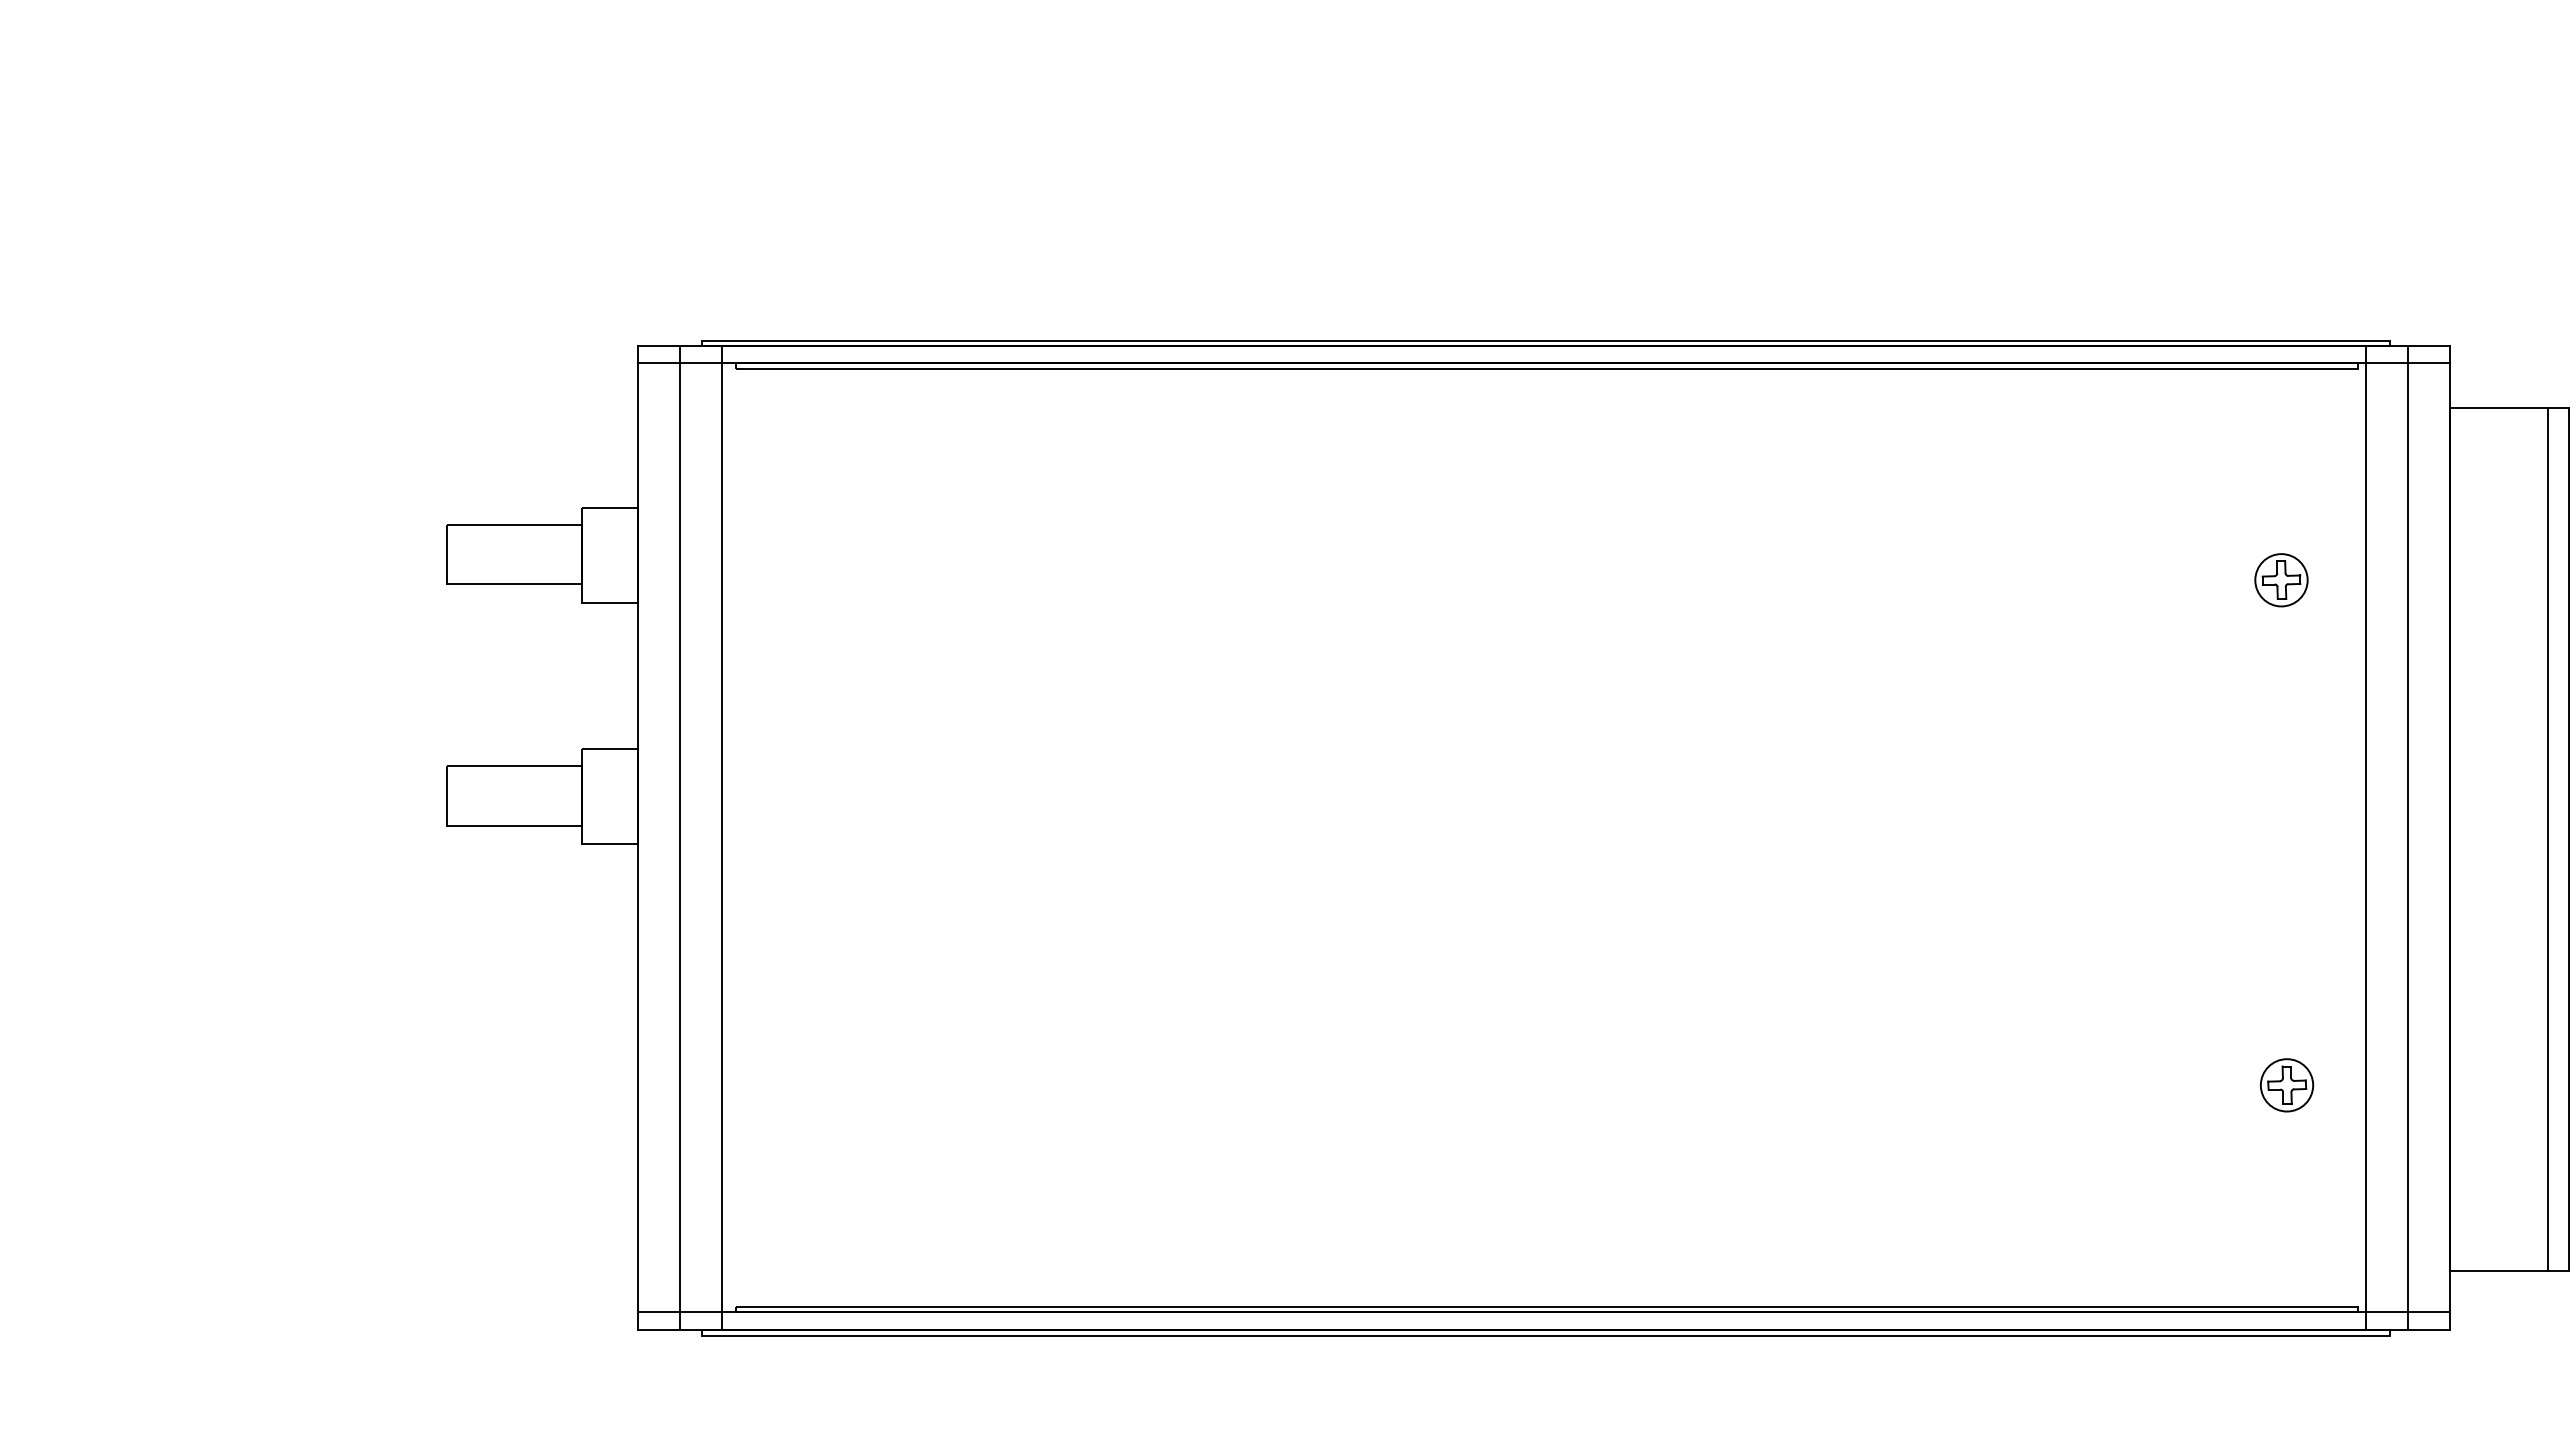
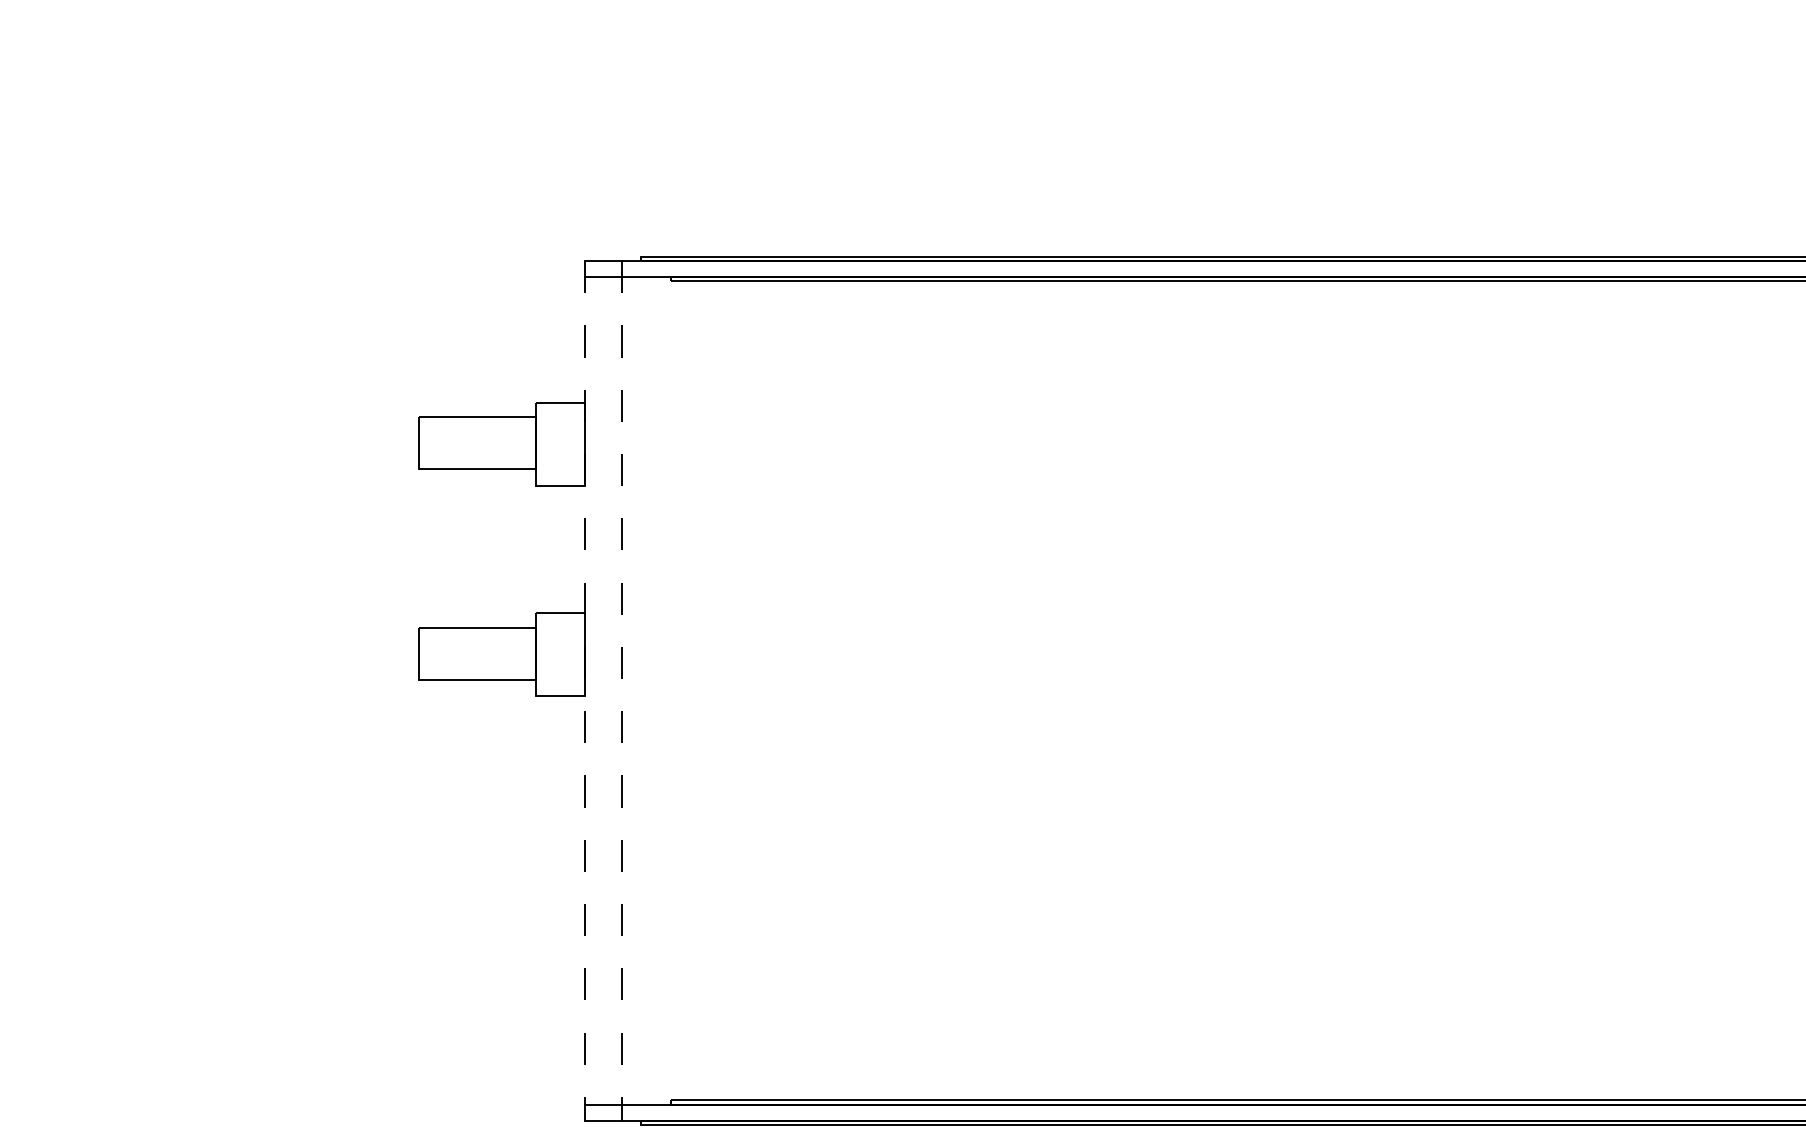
line: (722, 837) -> (658, 690), removed
line: (638, 838) -> (585, 691), solid -> dashed
line: (680, 838) -> (622, 691), solid -> dashed

